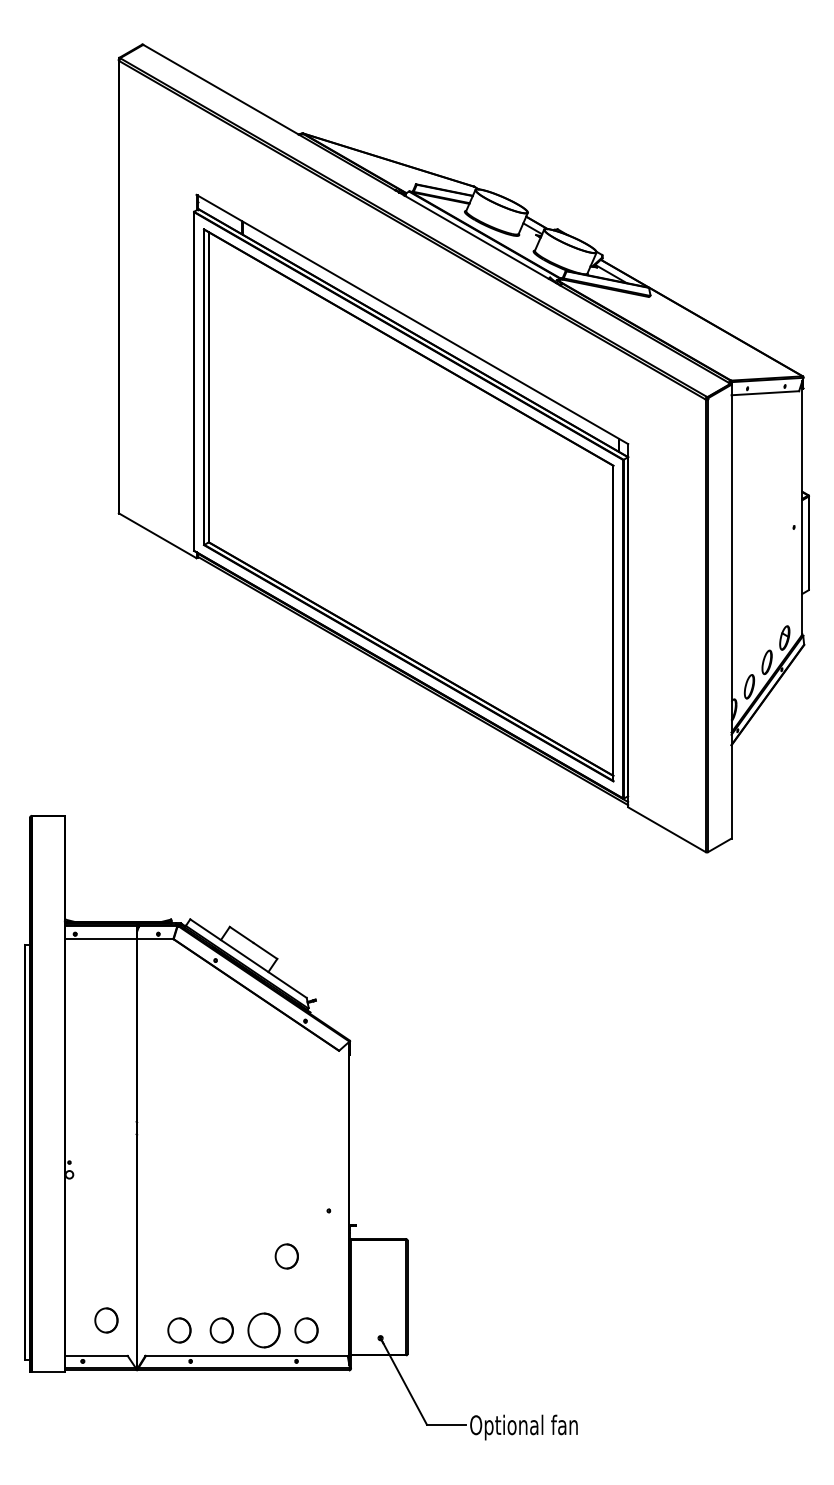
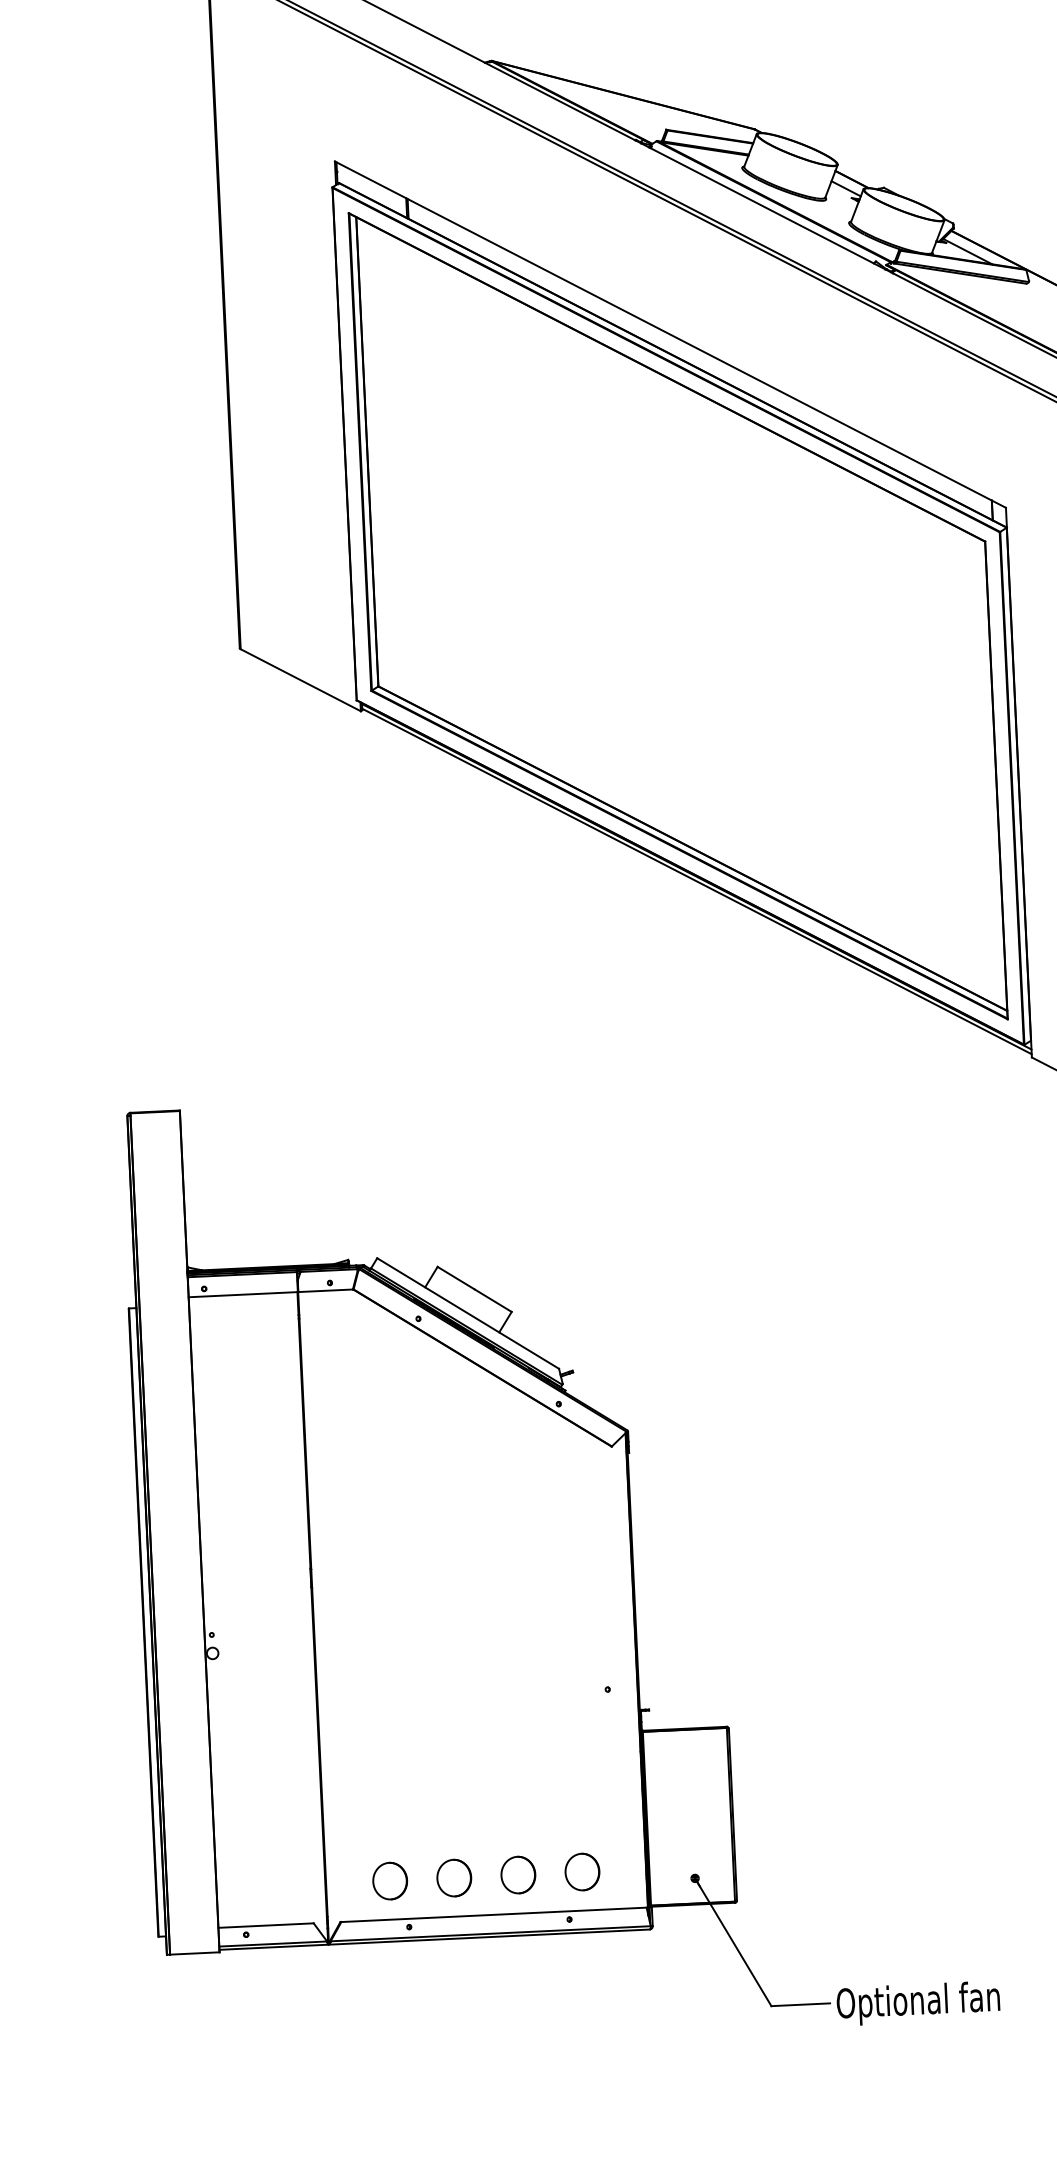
part: (286, 1256) -> (546, 1761), removed
part: (106, 1320) -> (279, 1871), removed
part: (264, 1330) -> (518, 1875), size x0.71

